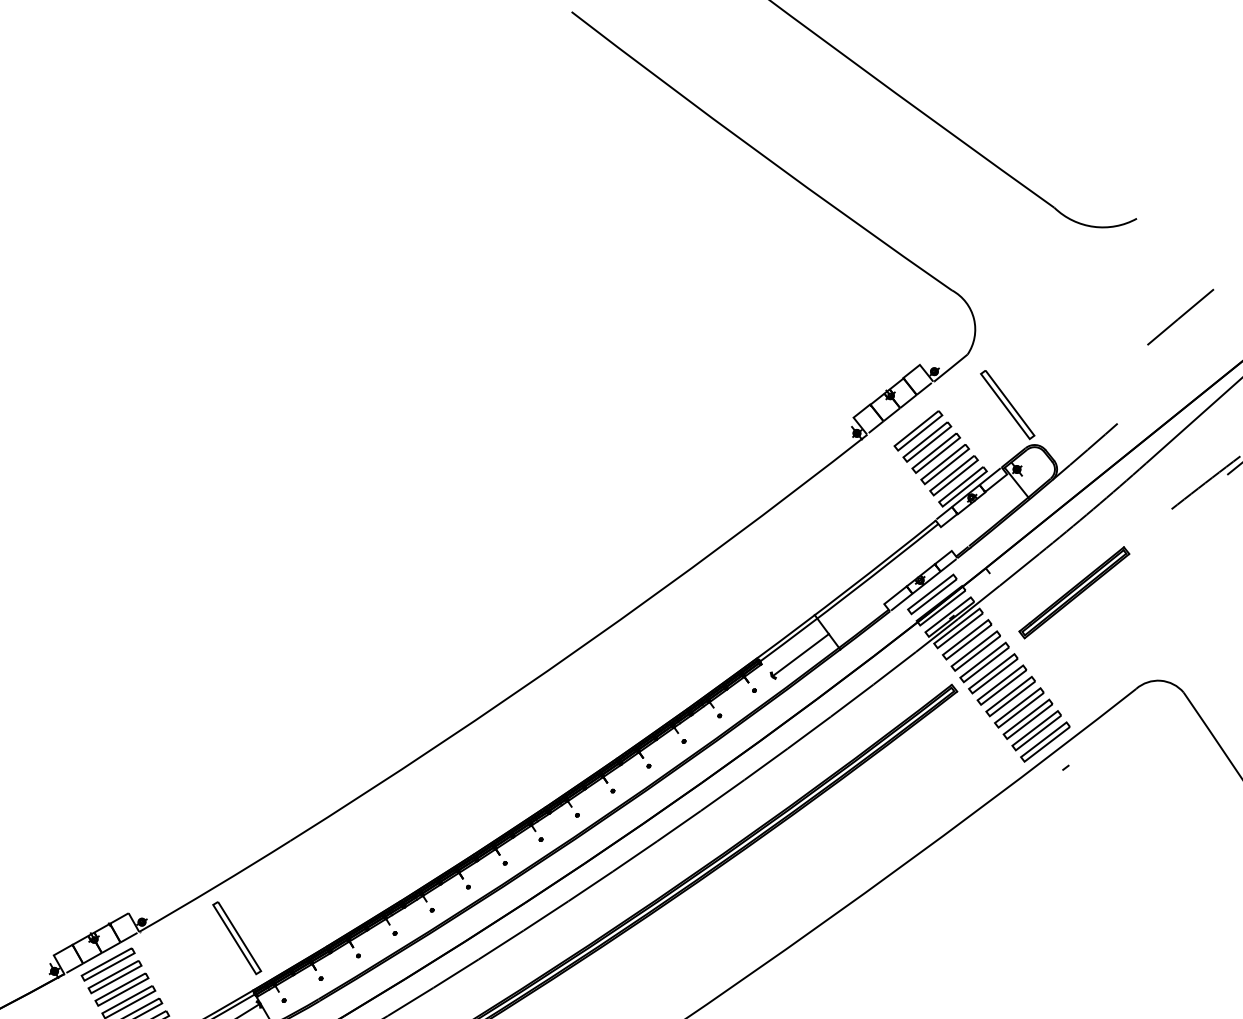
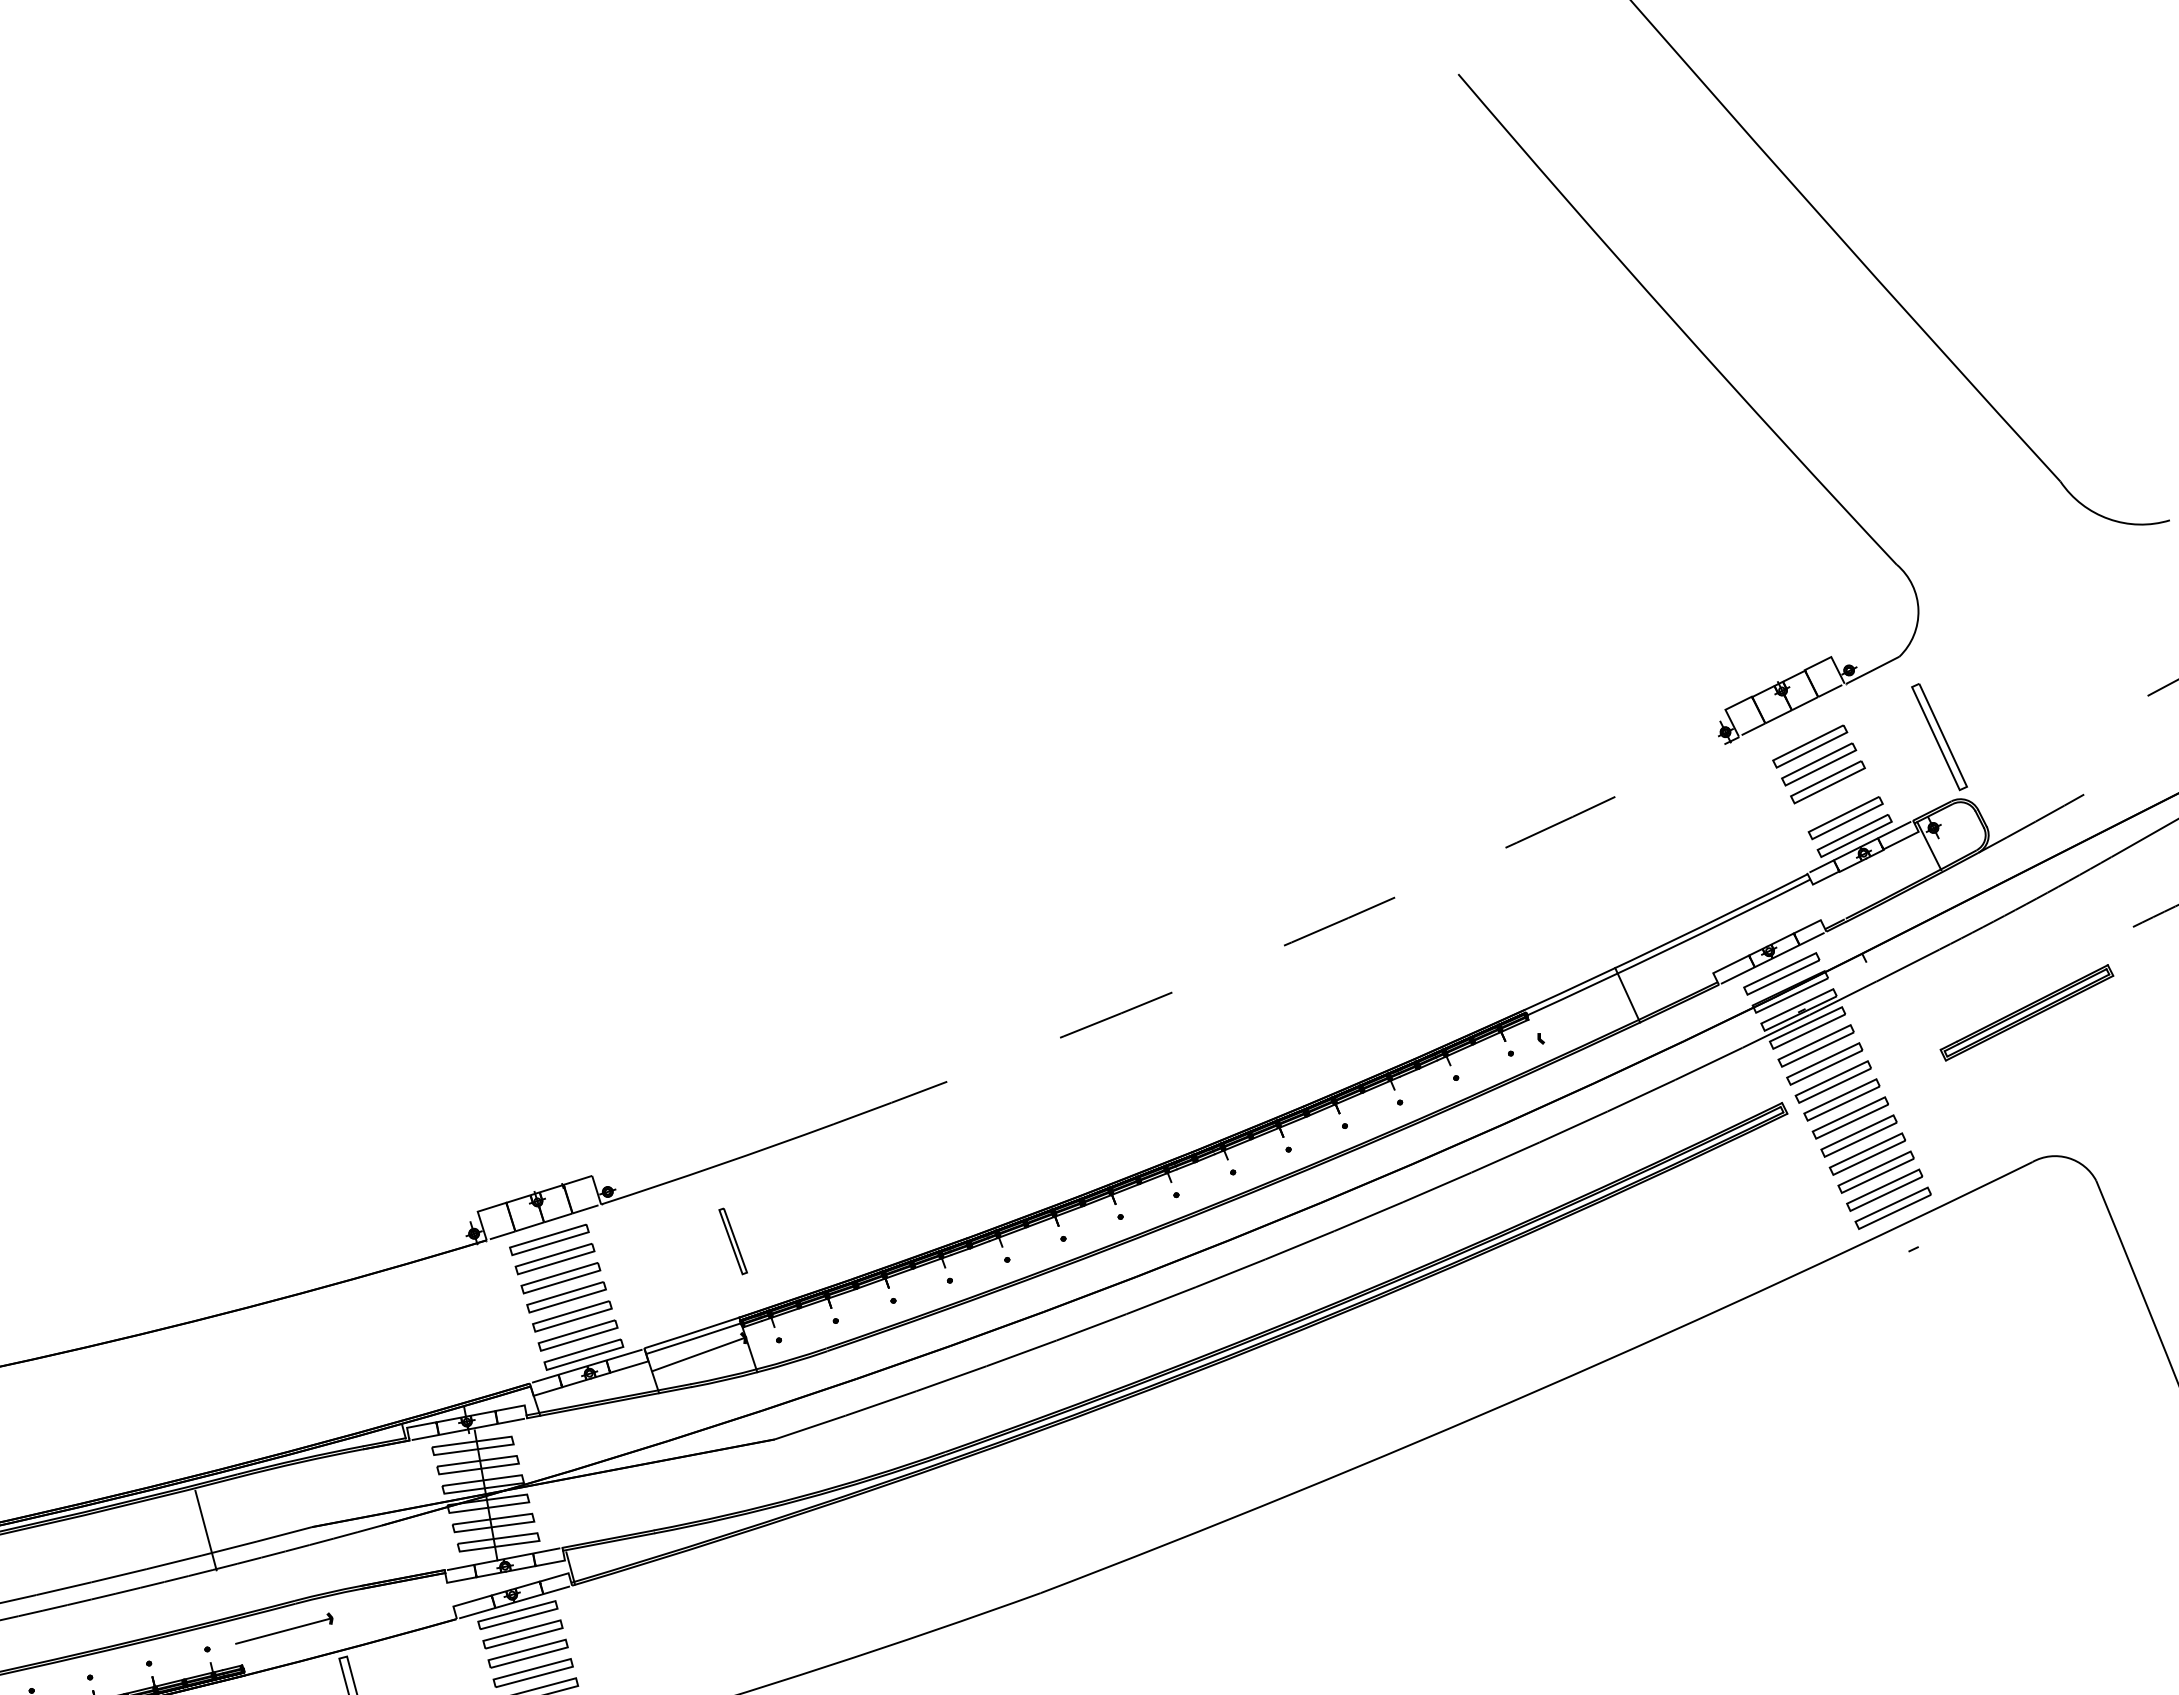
part: (944, 464) -> (1836, 800), removed
part: (1073, 592) -> (2026, 1012), moved
arc: (584, 645) -> (1291, 942), solid -> dashed
line: (800, 655) -> (1584, 1018), removed
part: (237, 938) -> (733, 1241), size x0.6

